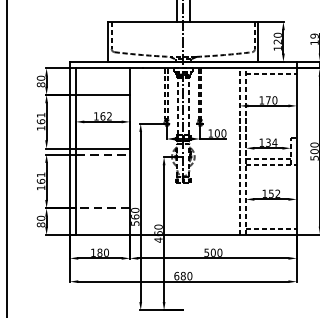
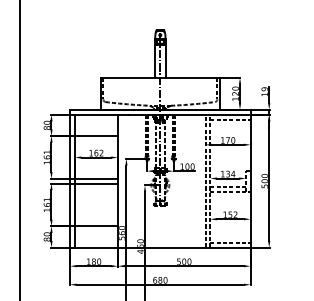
line: (103, 154) -> (96, 183), dashed -> solid
line: (103, 208) -> (96, 226), dashed -> solid

